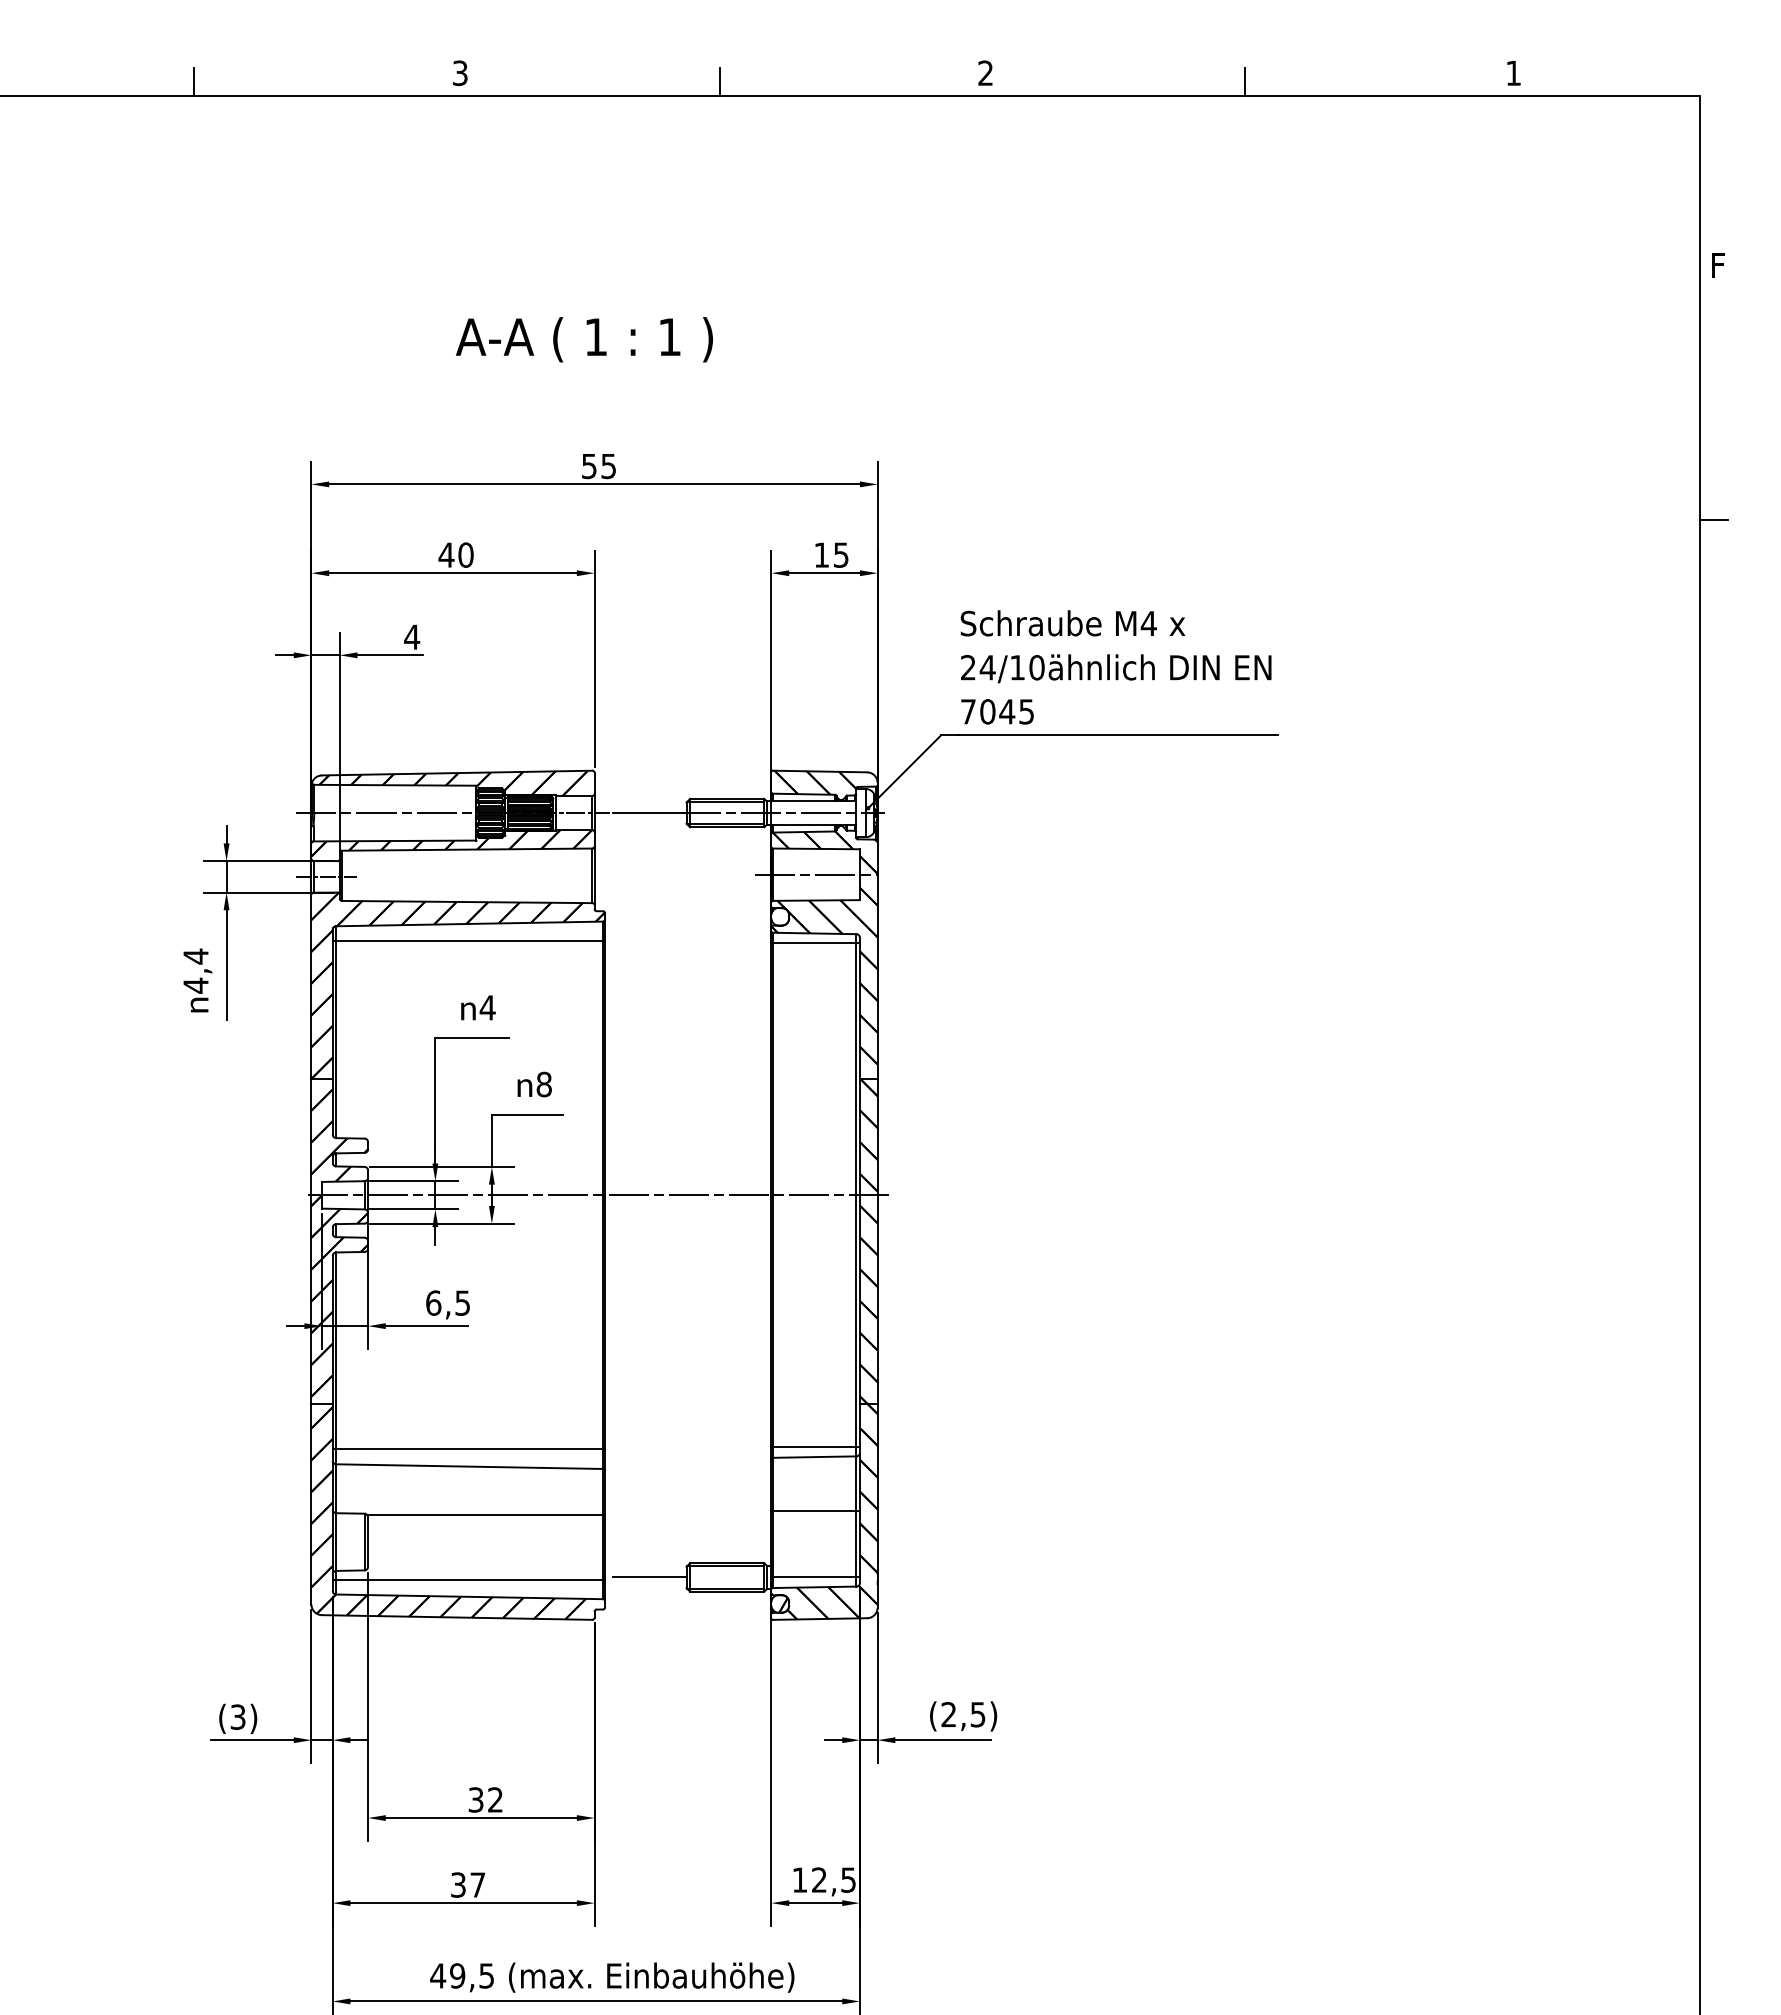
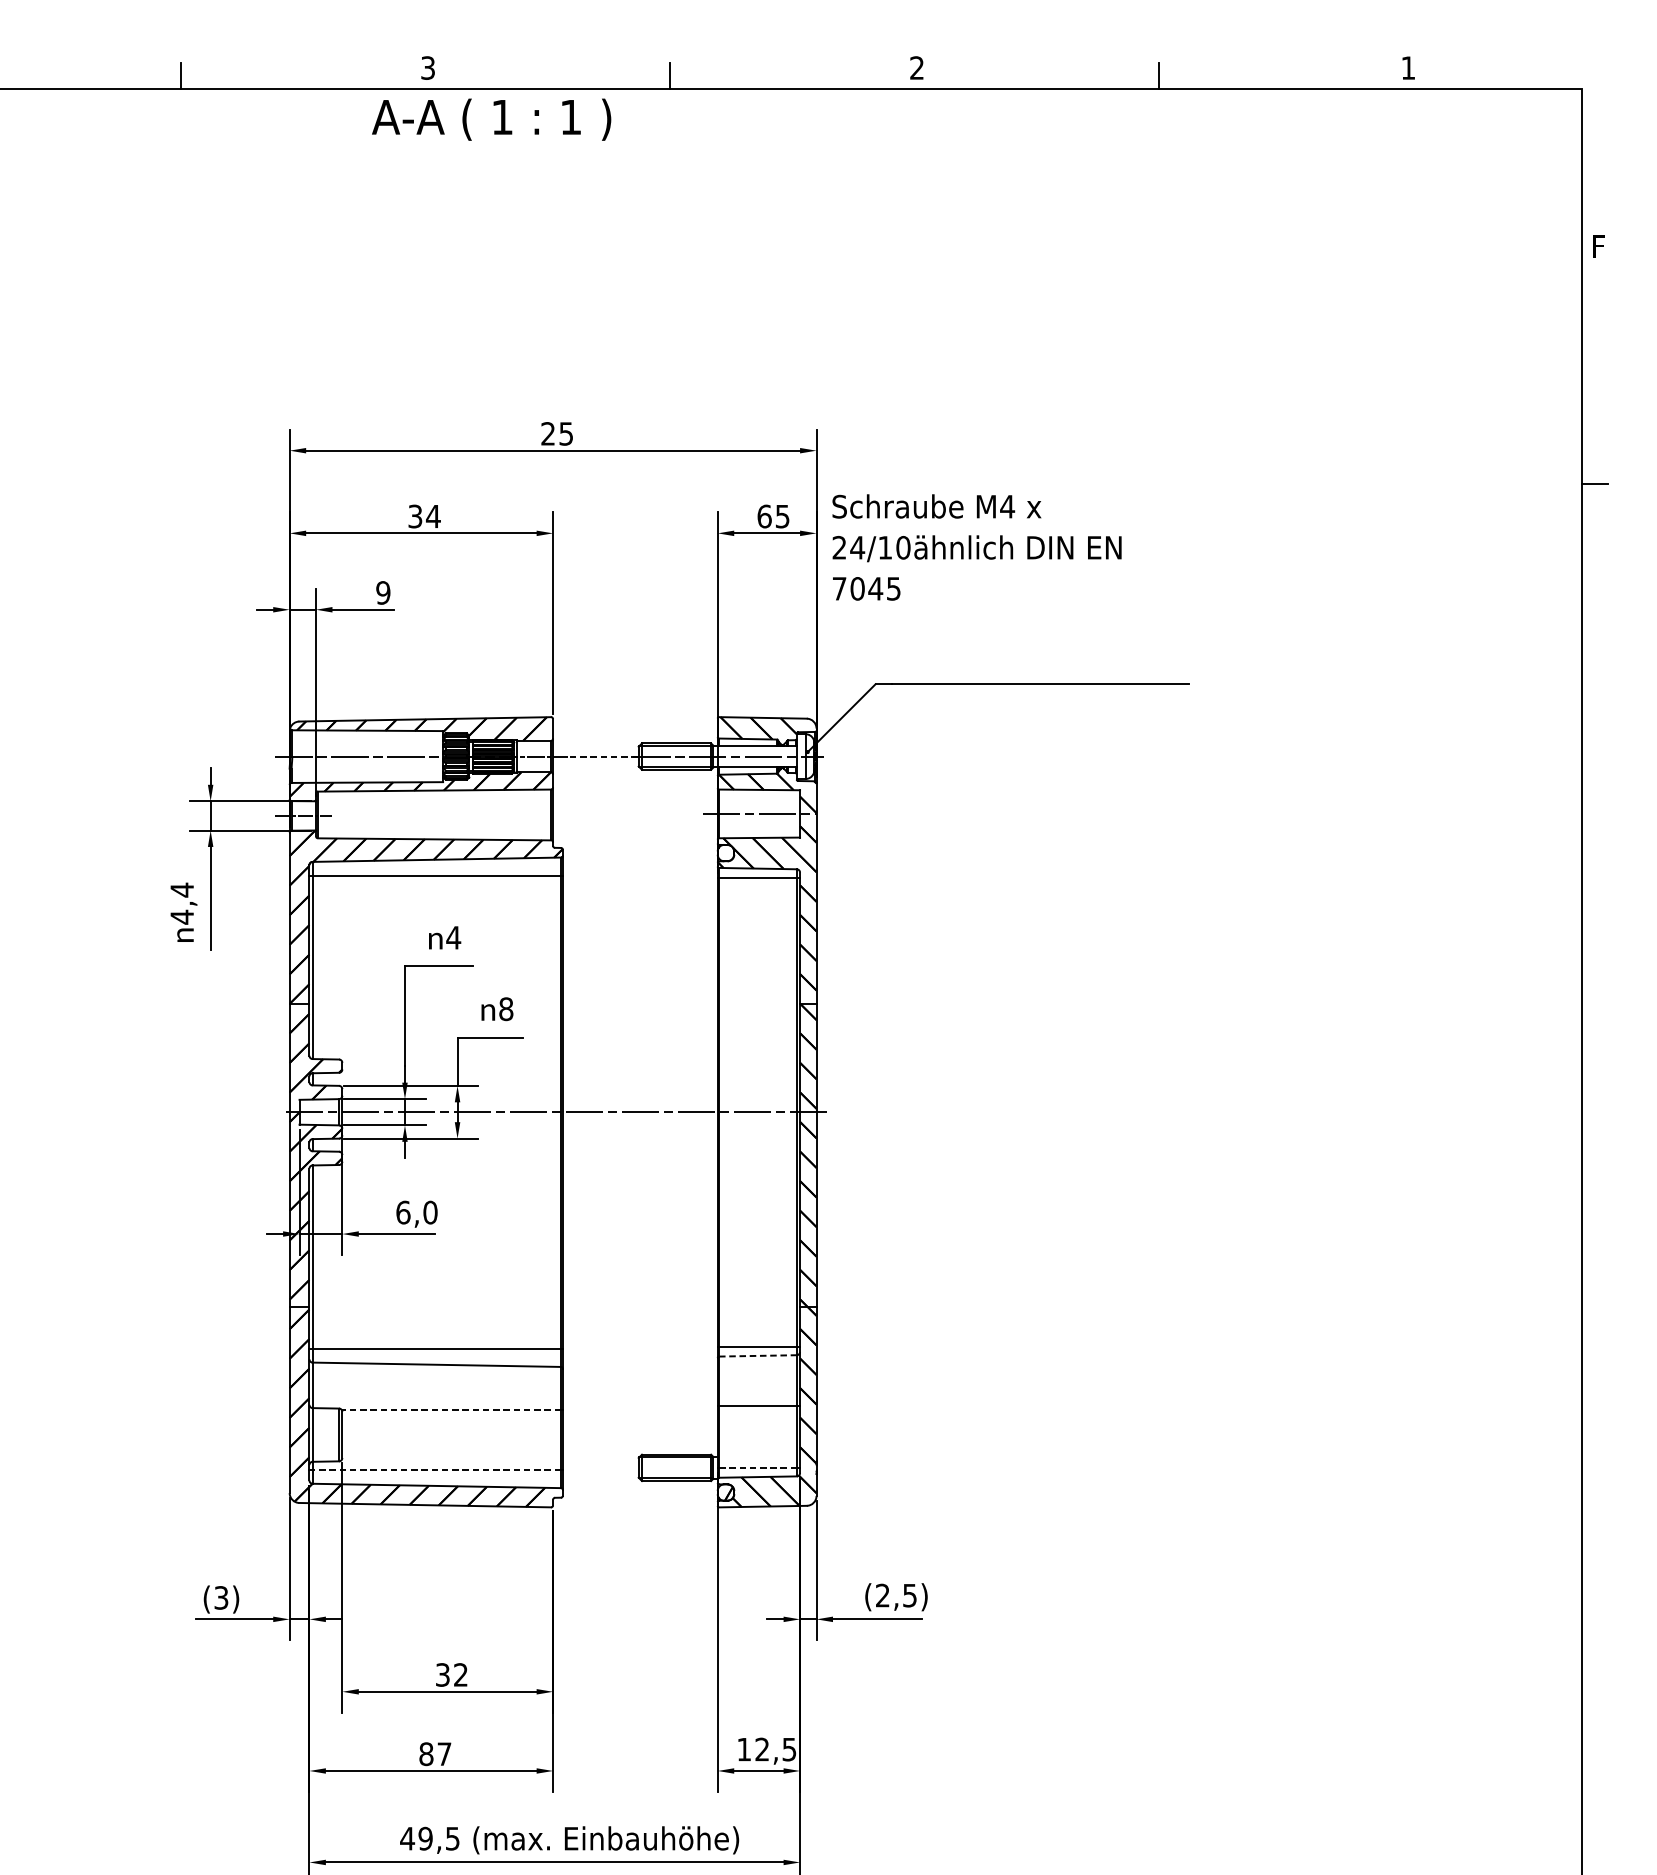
text: (584, 339) -> (491, 119), moved
text: (589, 466) -> (548, 434), 55 -> 25
text: (456, 554) -> (424, 515), 40 -> 34
text: (821, 554) -> (764, 515), 15 -> 65
text: (412, 637) -> (383, 593), 4 -> 9
text: (1115, 667) -> (976, 547), moved
line: (650, 813) -> (605, 756), solid -> dashed
text: (462, 1302) -> (430, 1212), 6,5 -> 6,0
line: (814, 1457) -> (757, 1356), solid -> dashed
line: (485, 1514) -> (451, 1409), solid -> dashed
line: (649, 1577) -> (604, 1467), removed
line: (814, 1577) -> (757, 1467), solid -> dashed
line: (469, 1579) -> (436, 1469), solid -> dashed
text: (458, 1884) -> (426, 1753), 37 -> 87

